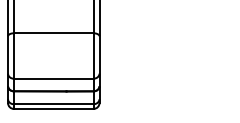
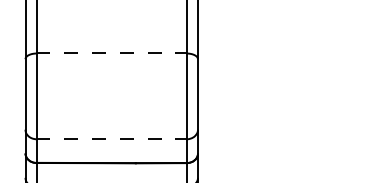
line: (53, 33) -> (111, 53), solid -> dashed
line: (53, 78) -> (111, 138), solid -> dashed

